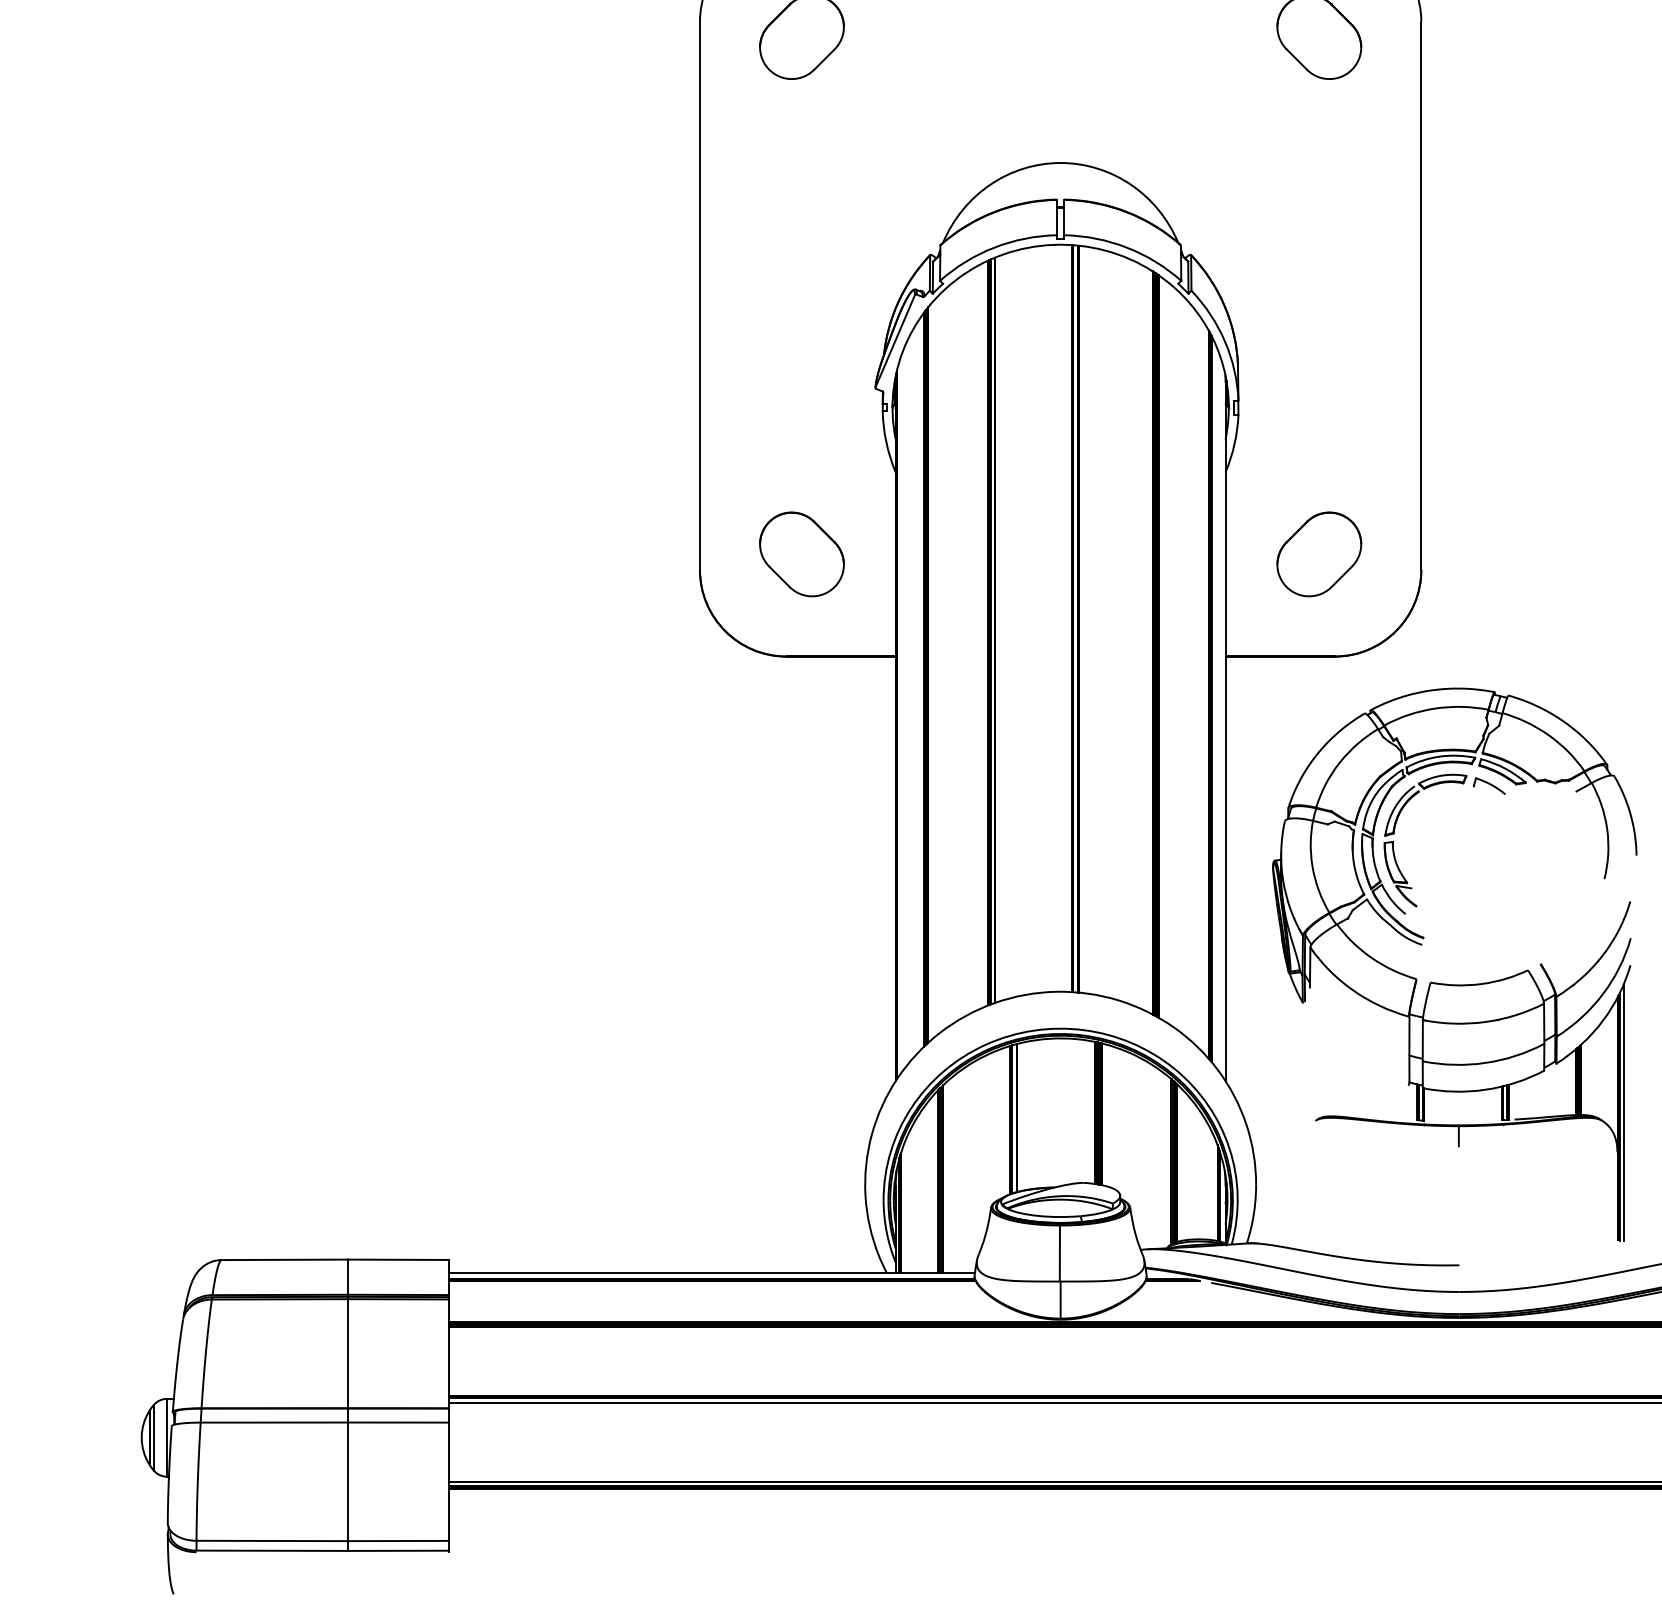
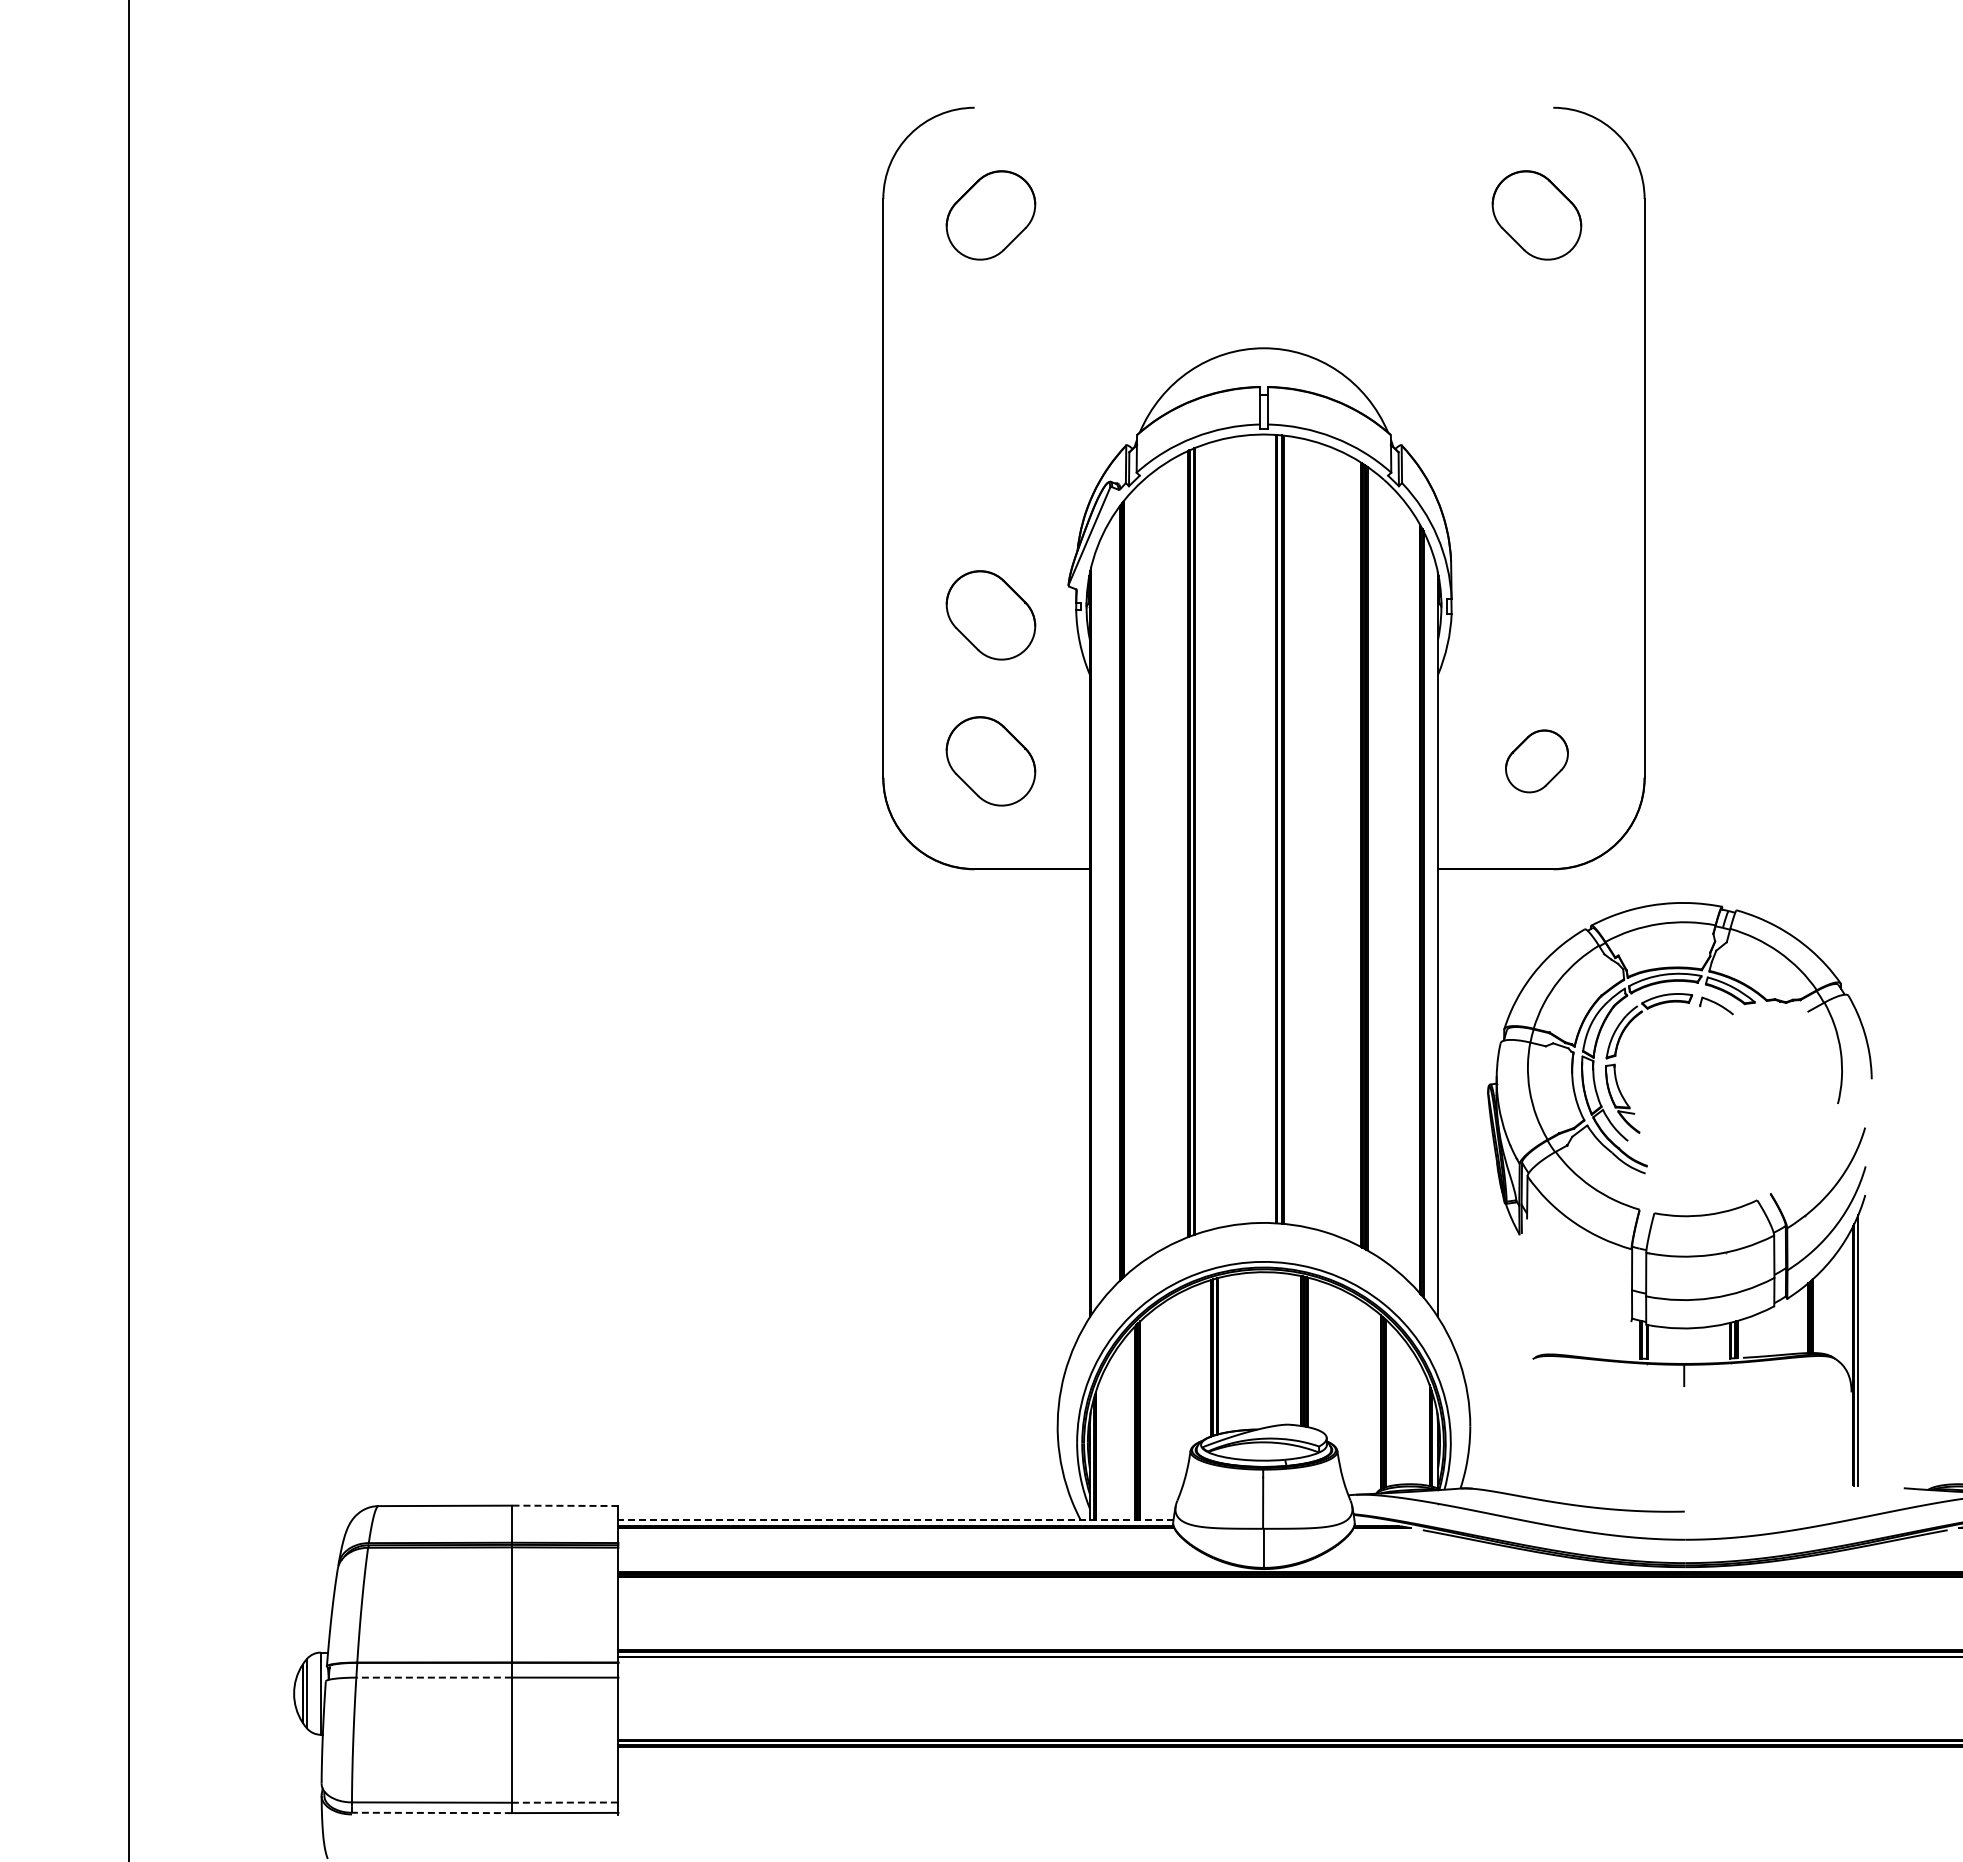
part: (801, 416) -> (990, 615), added
part: (1318, 554) -> (1536, 761), size x0.7
line: (397, 1259) -> (564, 1505), solid -> dashed
line: (712, 1272) -> (896, 1519), solid -> dashed
line: (274, 1422) -> (434, 1677), solid -> dashed
line: (398, 1540) -> (565, 1802), solid -> dashed
line: (271, 1550) -> (431, 1812), solid -> dashed

